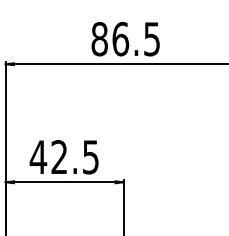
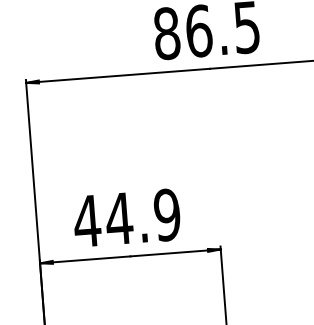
text: (74, 157) -> (142, 217), 42.5 -> 44.9

